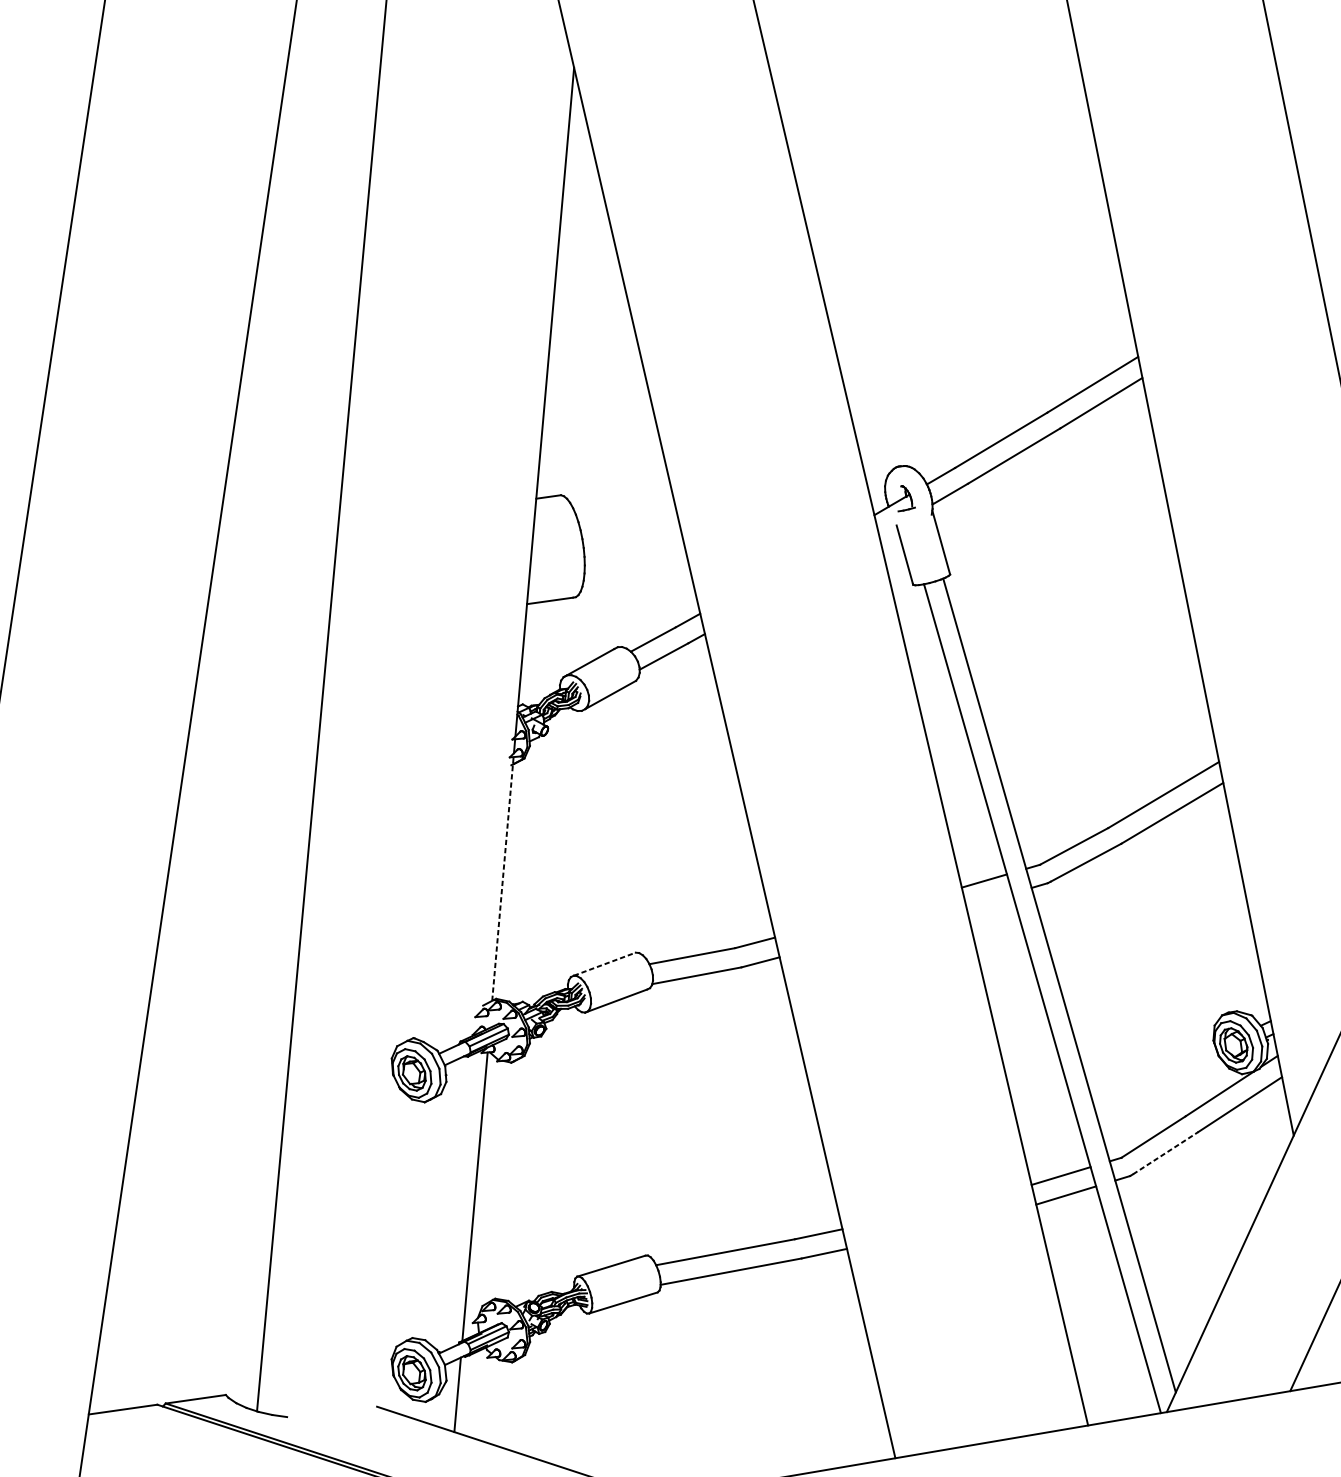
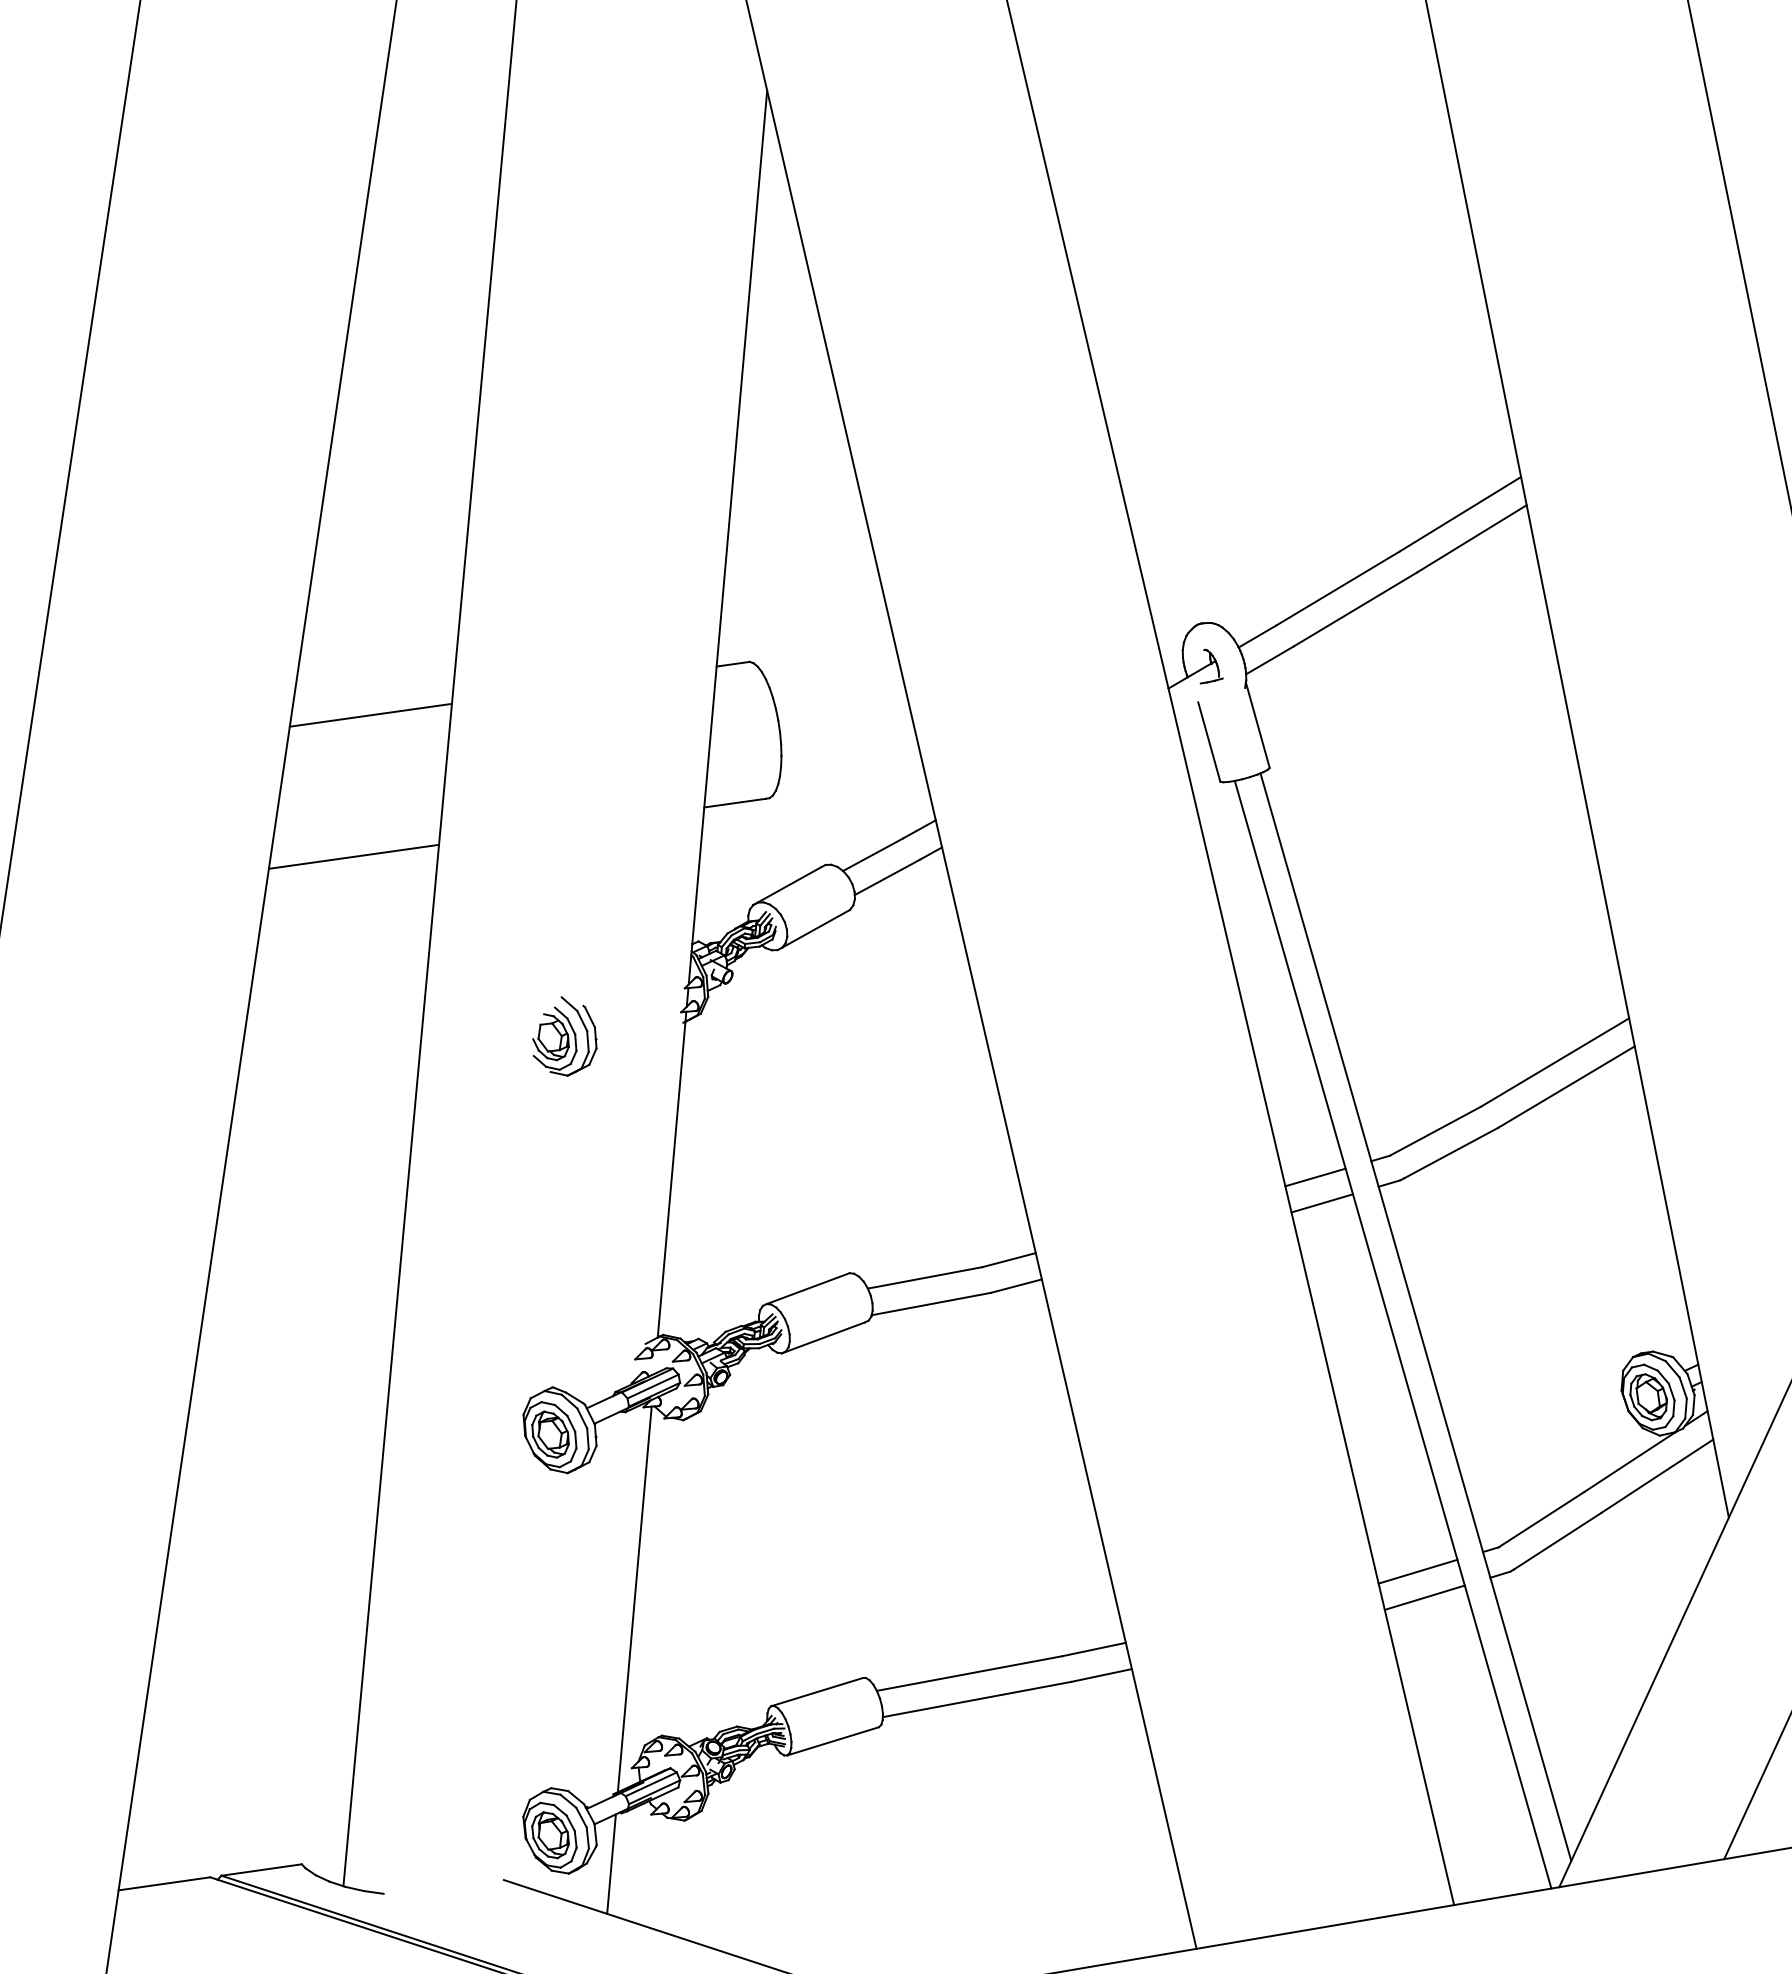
line: (277, 534) -> (370, 714), added
line: (264, 640) -> (353, 856), added
part: (422, 775) -> (564, 1036), added
line: (503, 878) -> (672, 1174), dashed -> solid
line: (988, 900) -> (1321, 1203), added
line: (605, 964) -> (808, 1288), dashed -> solid
line: (1166, 1152) -> (1558, 1540), dashed -> solid

